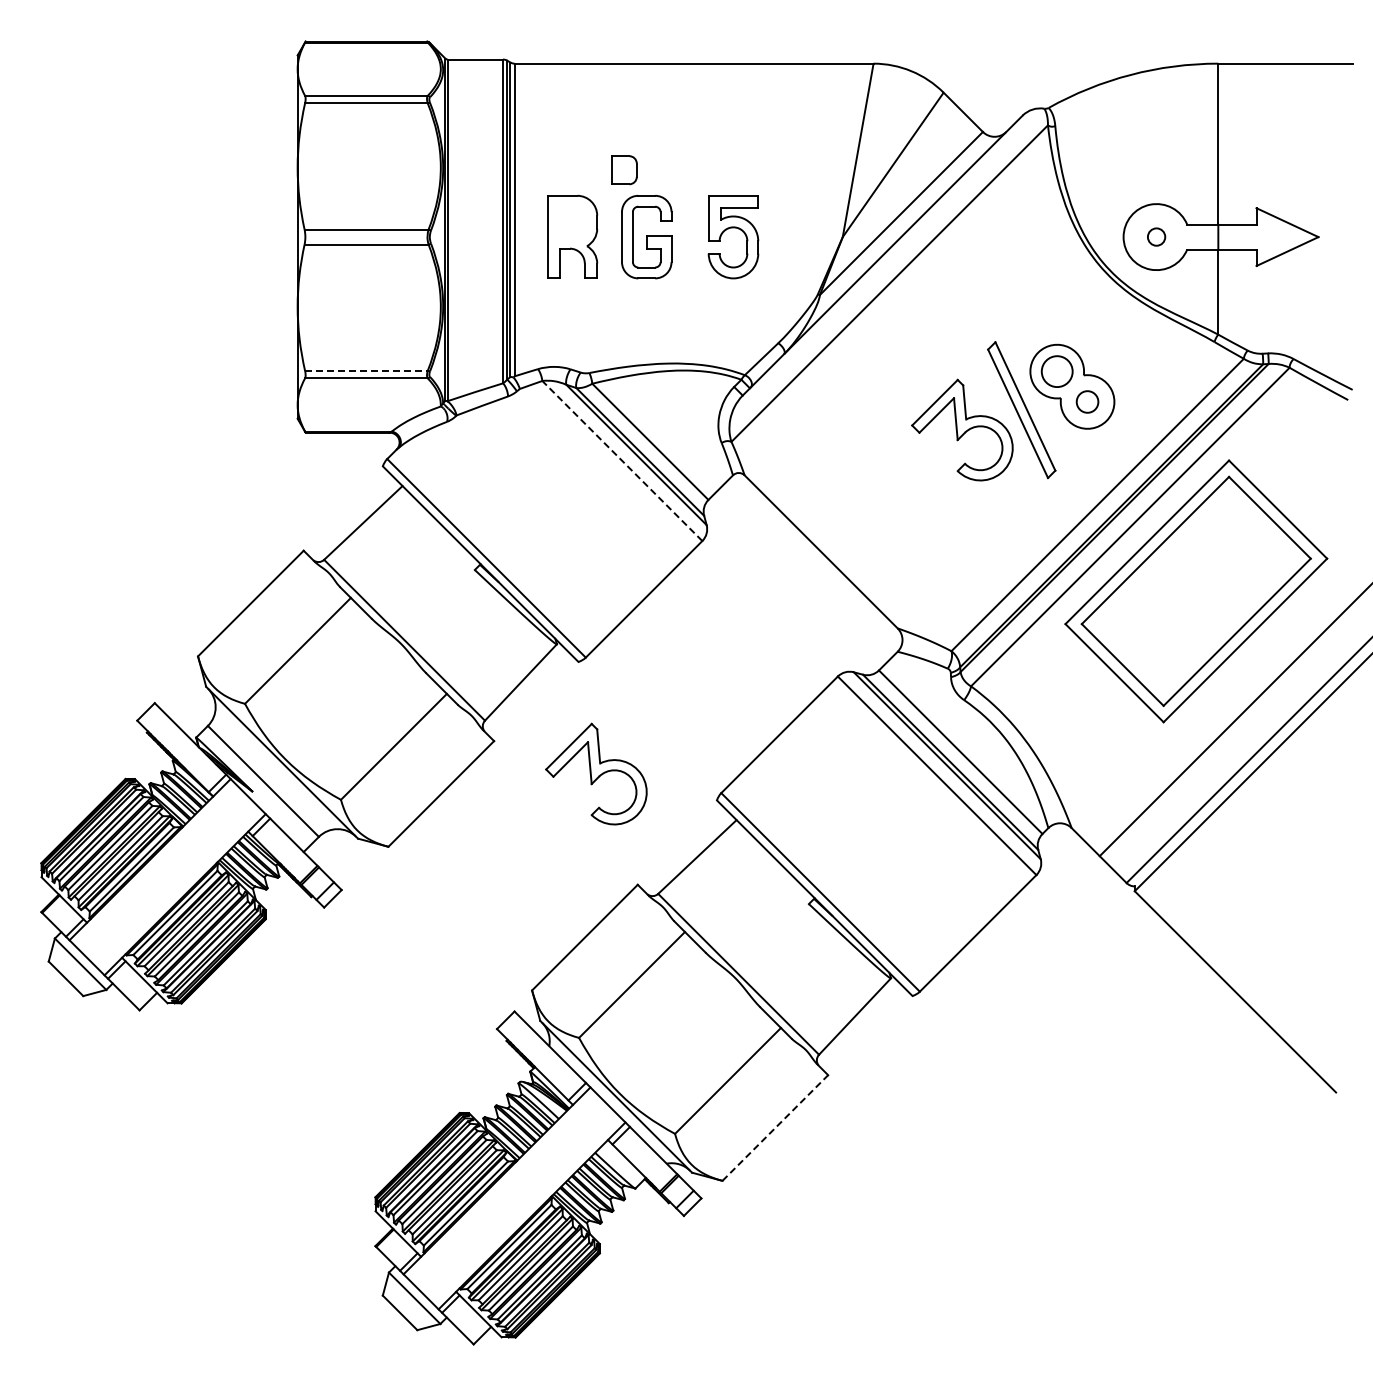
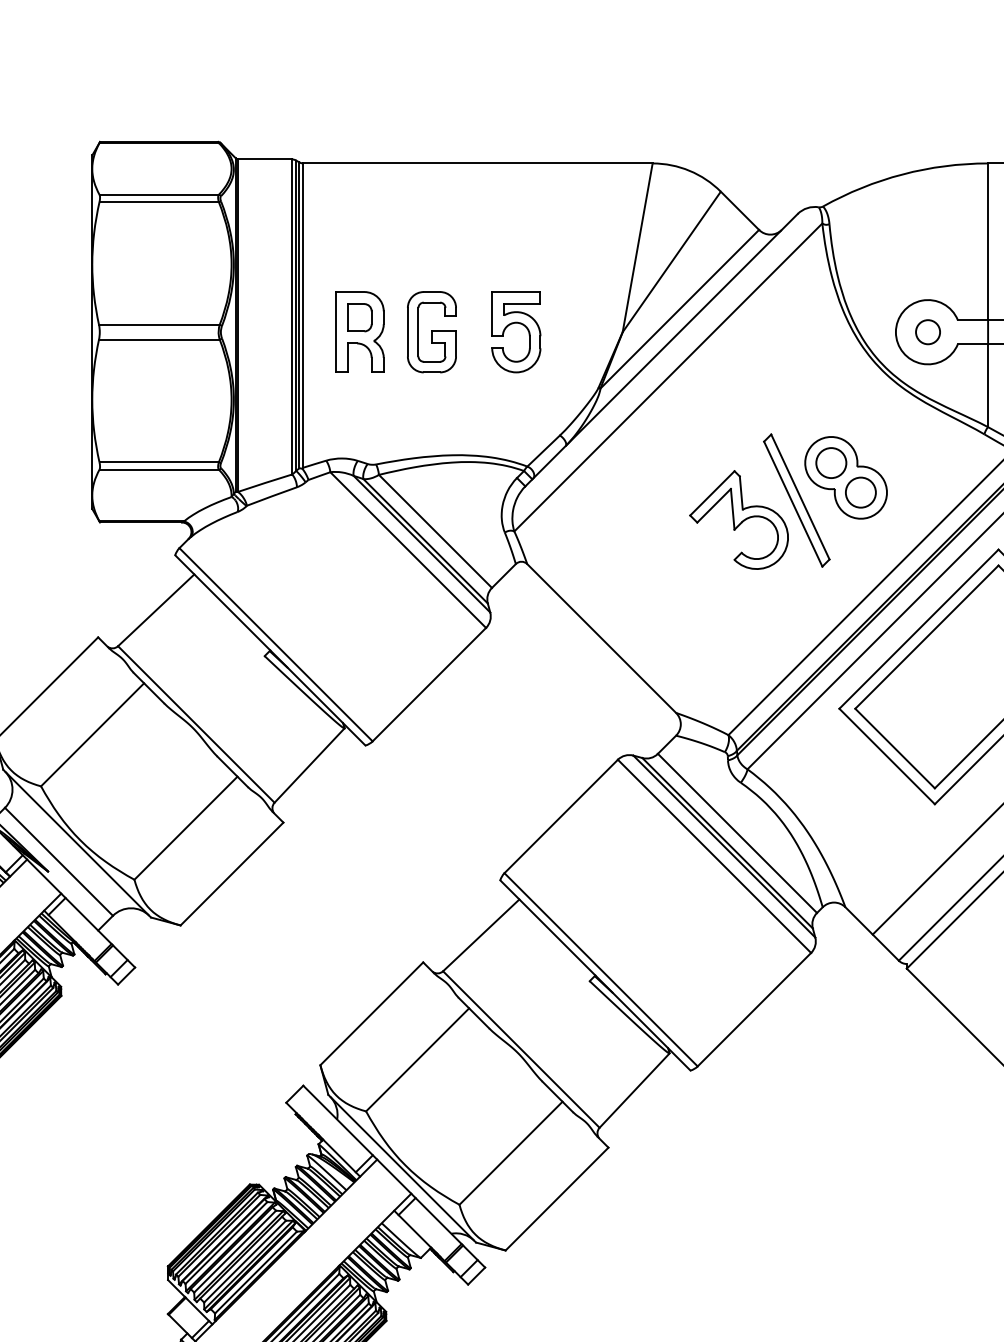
part: (624, 170) -> (359, 318), moved
circle: (1156, 236) -> (927, 331), size x1.43
line: (366, 370) -> (159, 462), dashed -> solid
circle: (1087, 401) -> (860, 492), size x1.43
line: (622, 460) -> (408, 549), dashed -> solid
part: (596, 773) -> (383, 854), removed
line: (775, 1128) -> (557, 1199), dashed -> solid

